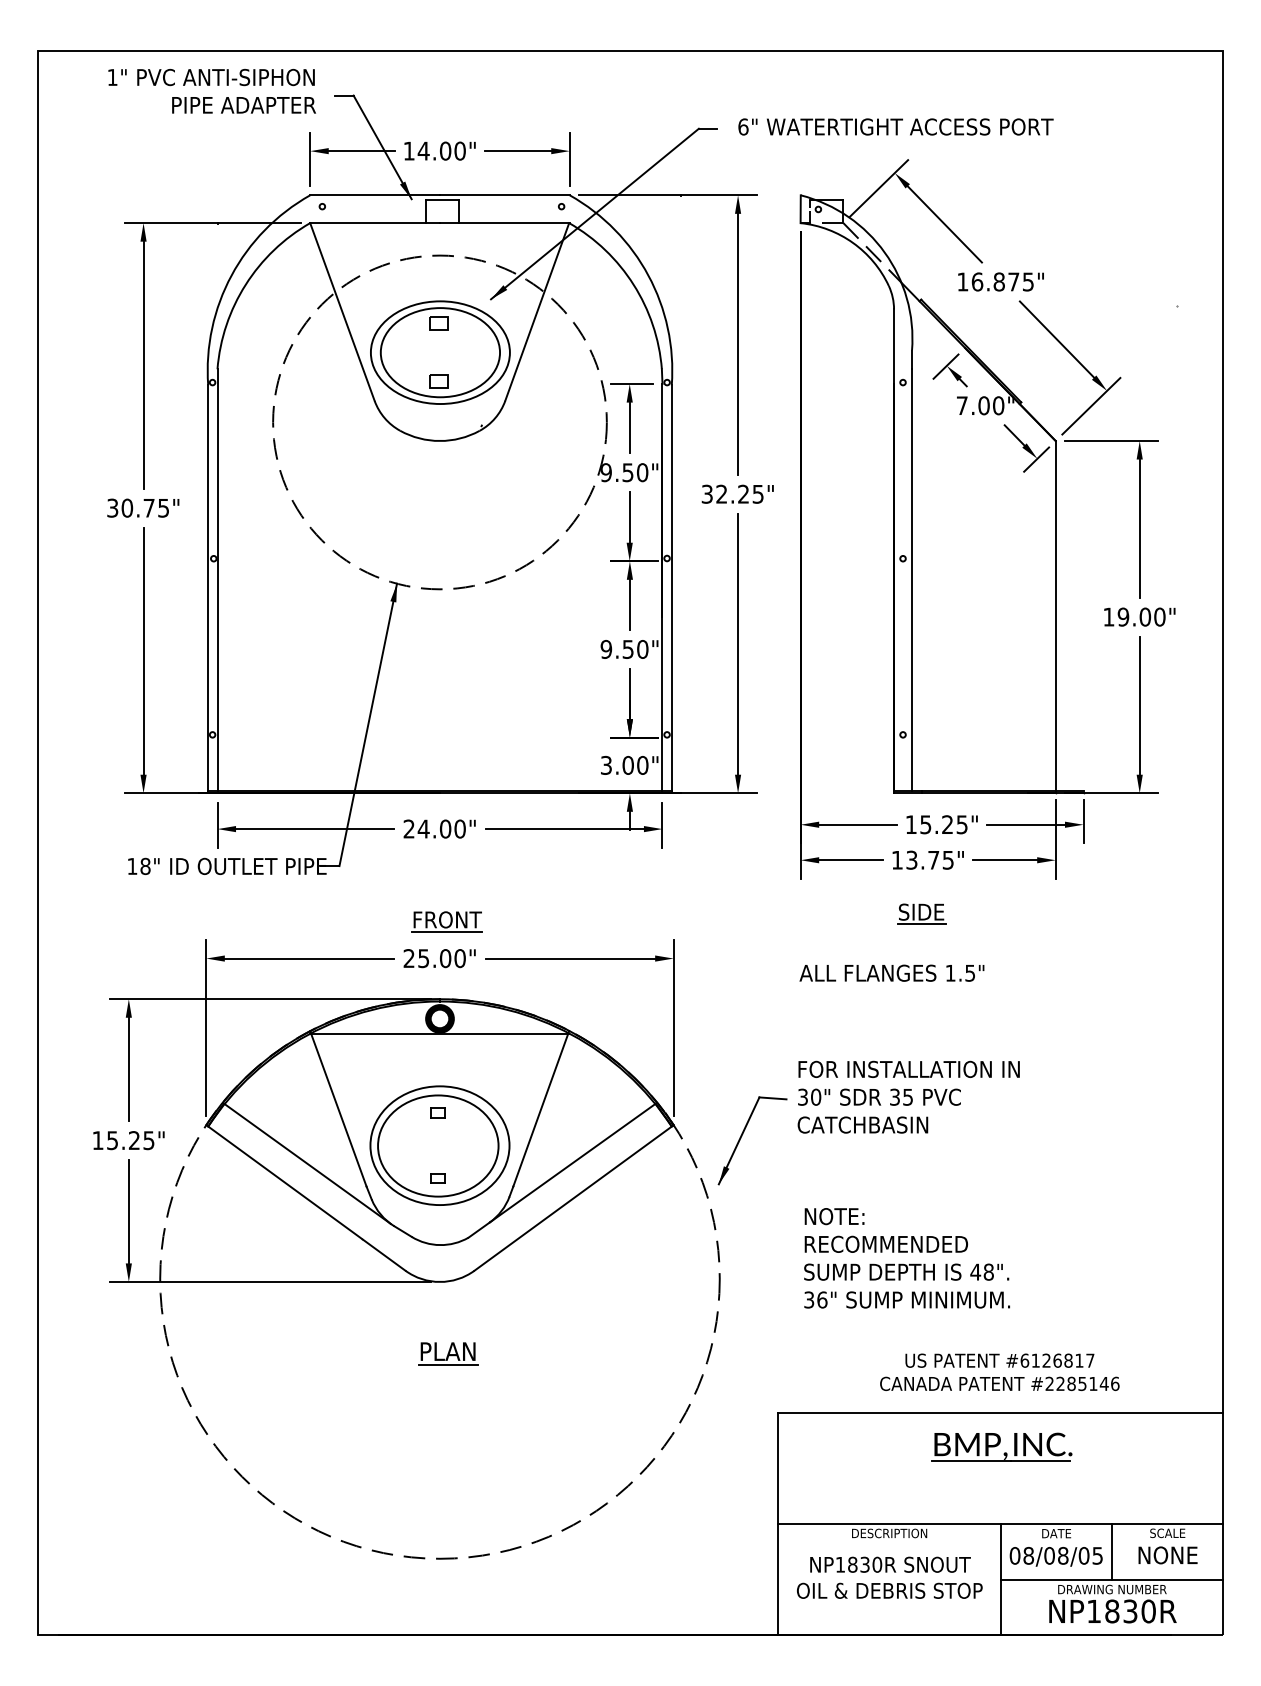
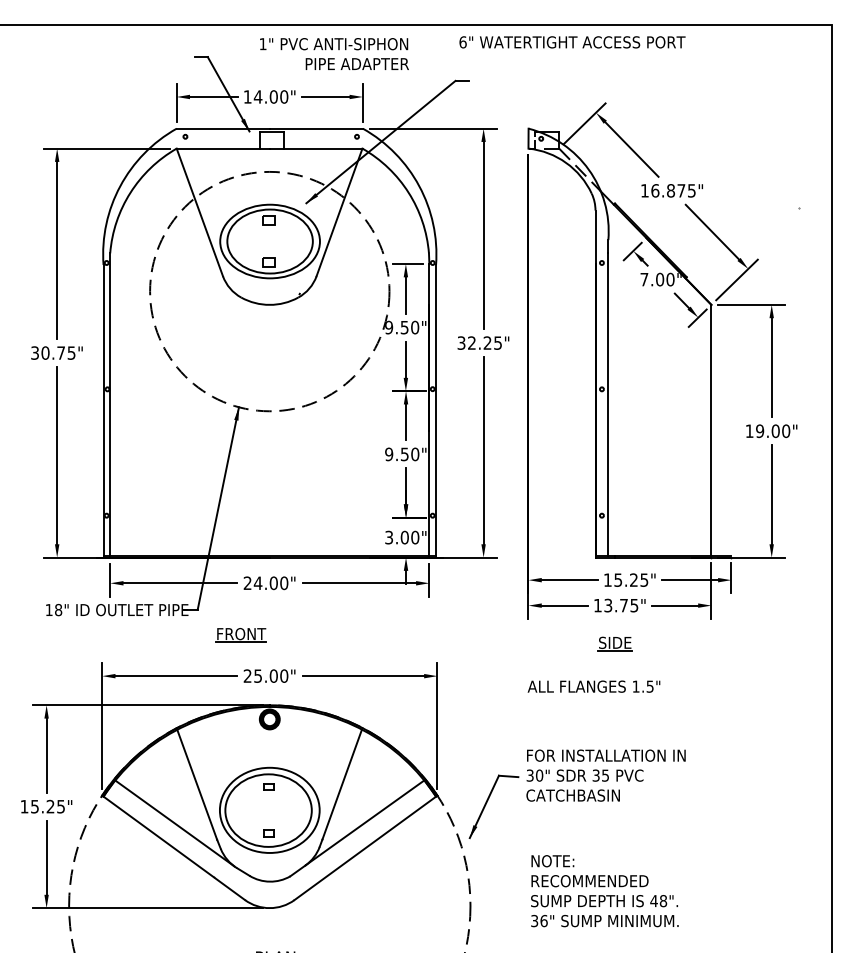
text: (211, 90) -> (334, 53), moved
text: (895, 126) -> (572, 42), moved
part: (446, 921) -> (240, 635), moved
line: (439, 1033) -> (269, 729), removed

